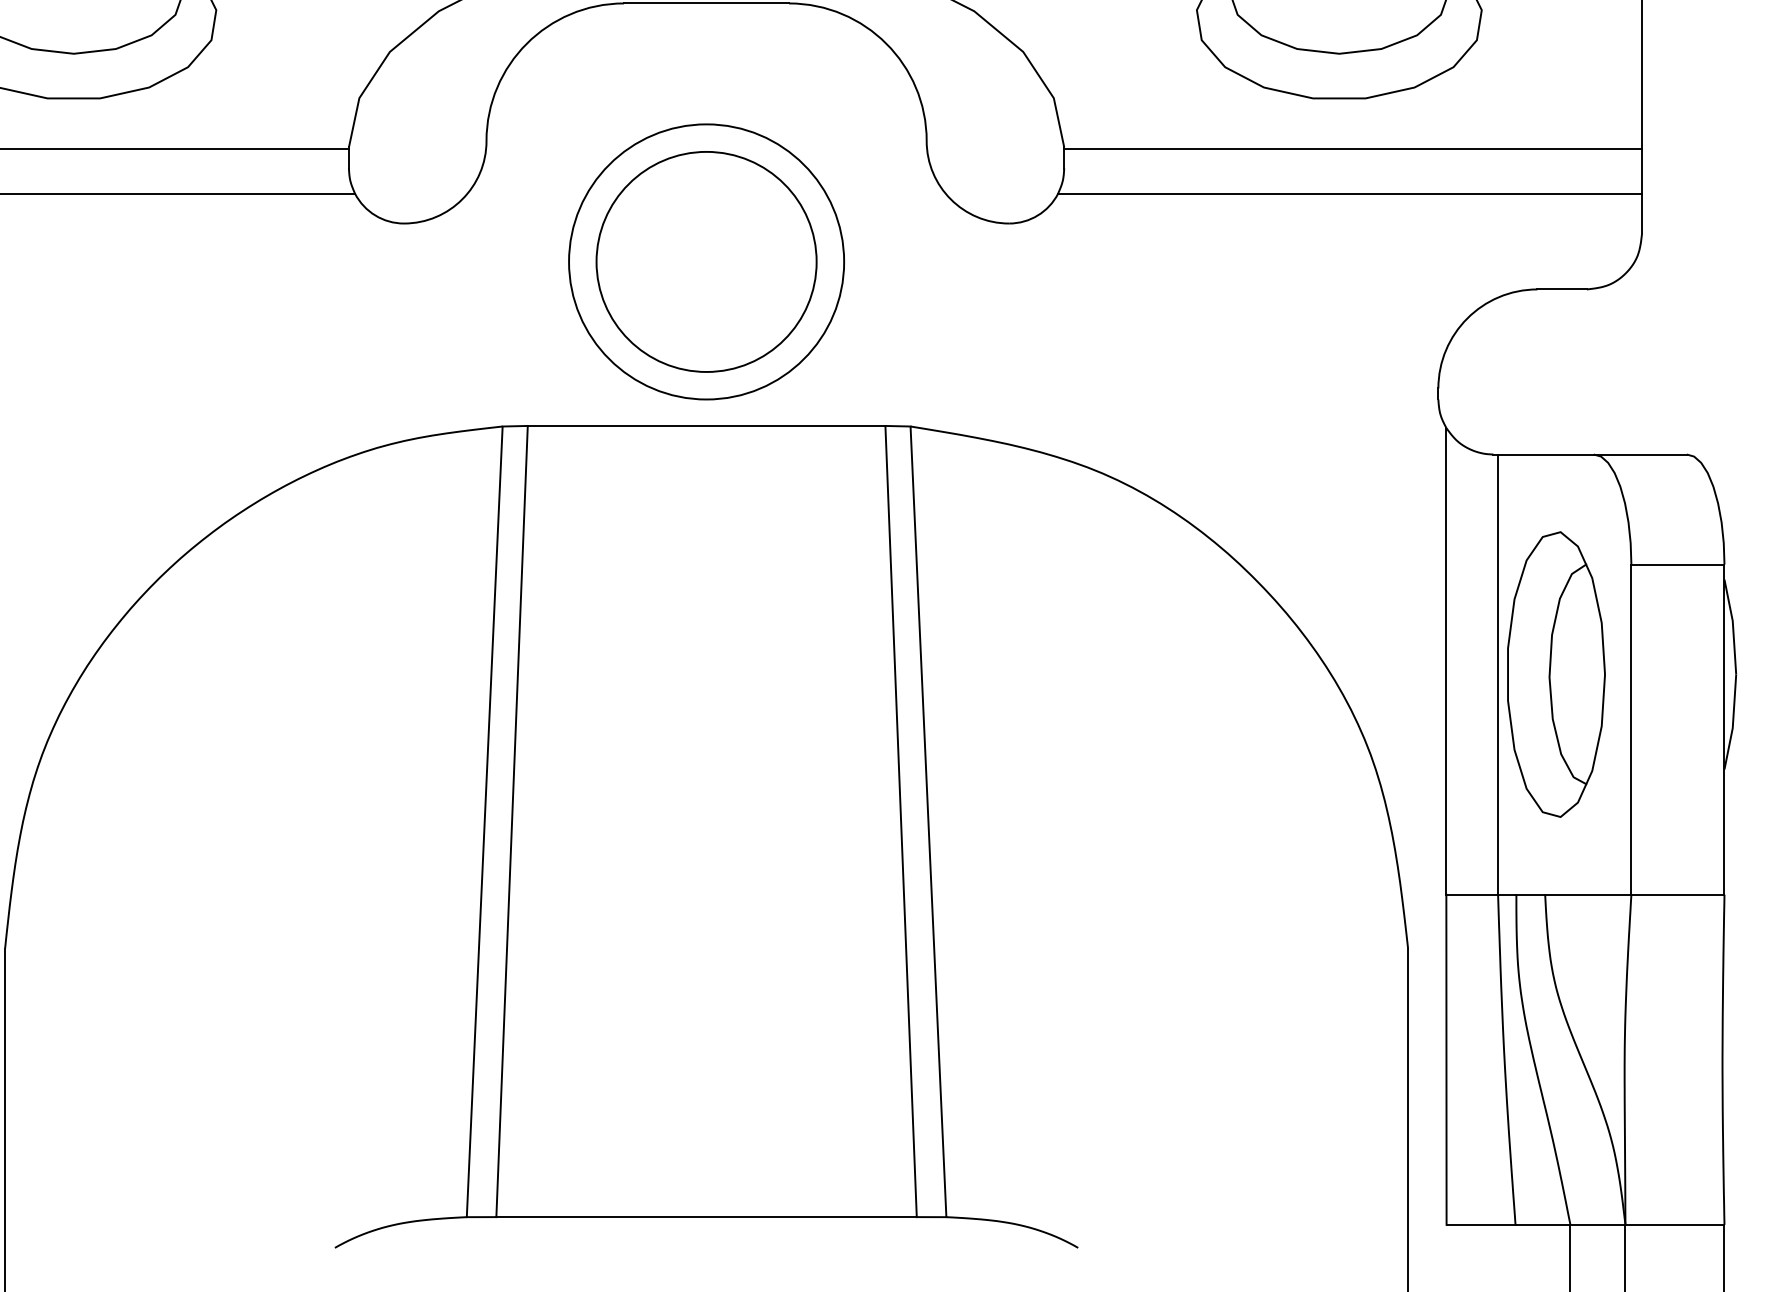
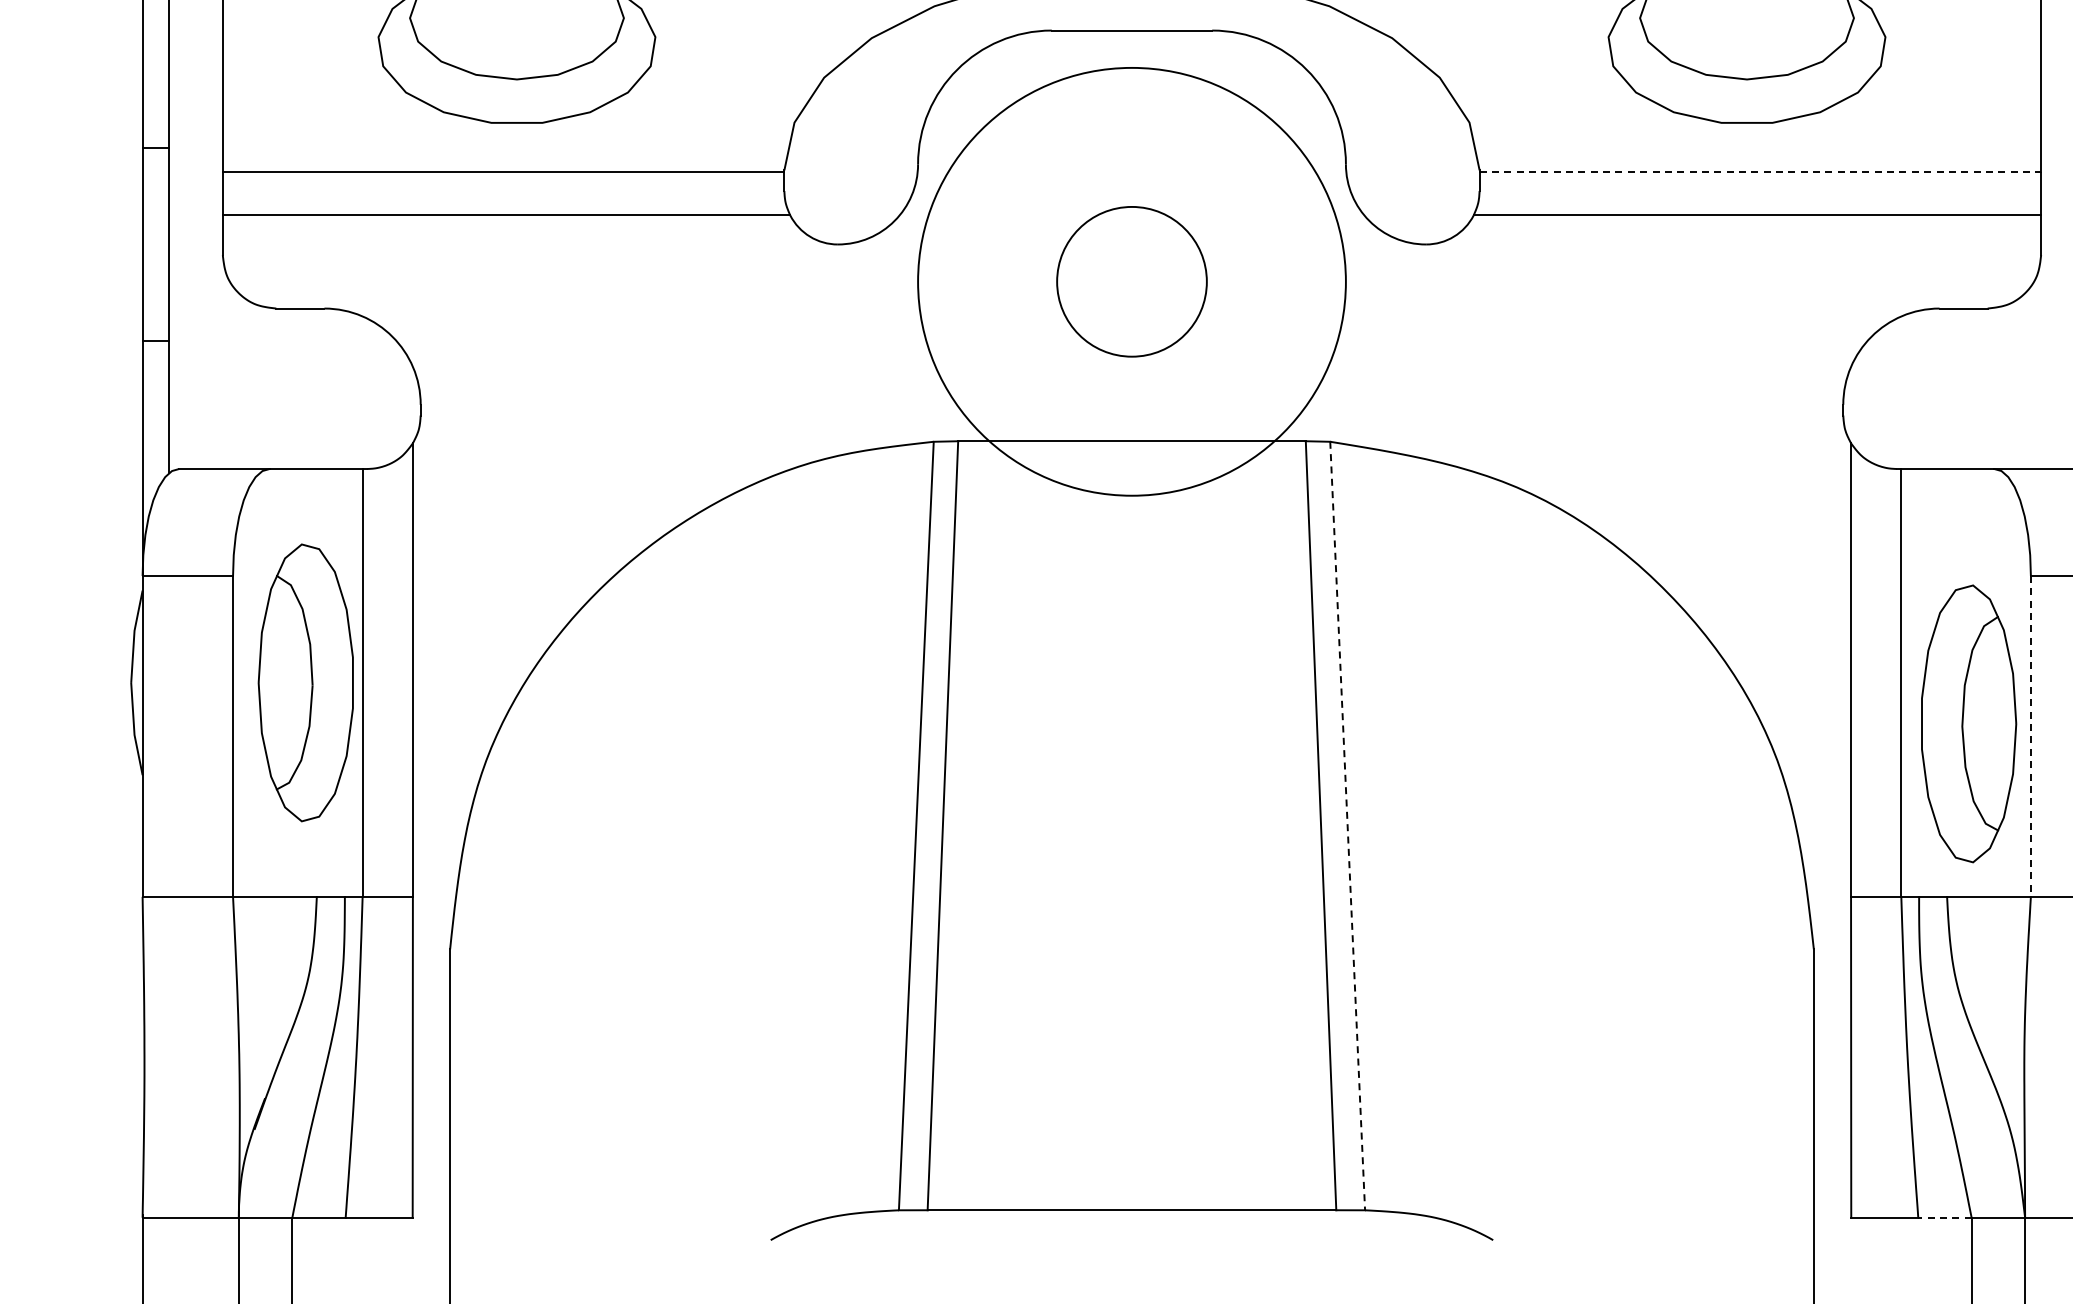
line: (1353, 148) -> (1760, 171), solid -> dashed
circle: (706, 261) -> (1131, 281), size x0.7
circle: (706, 261) -> (1131, 281), size x1.6
part: (1556, 674) -> (1969, 723), moved
line: (1630, 729) -> (2030, 736), solid -> dashed
line: (928, 822) -> (1347, 826), solid -> dashed
line: (1542, 1224) -> (1944, 1217), solid -> dashed

